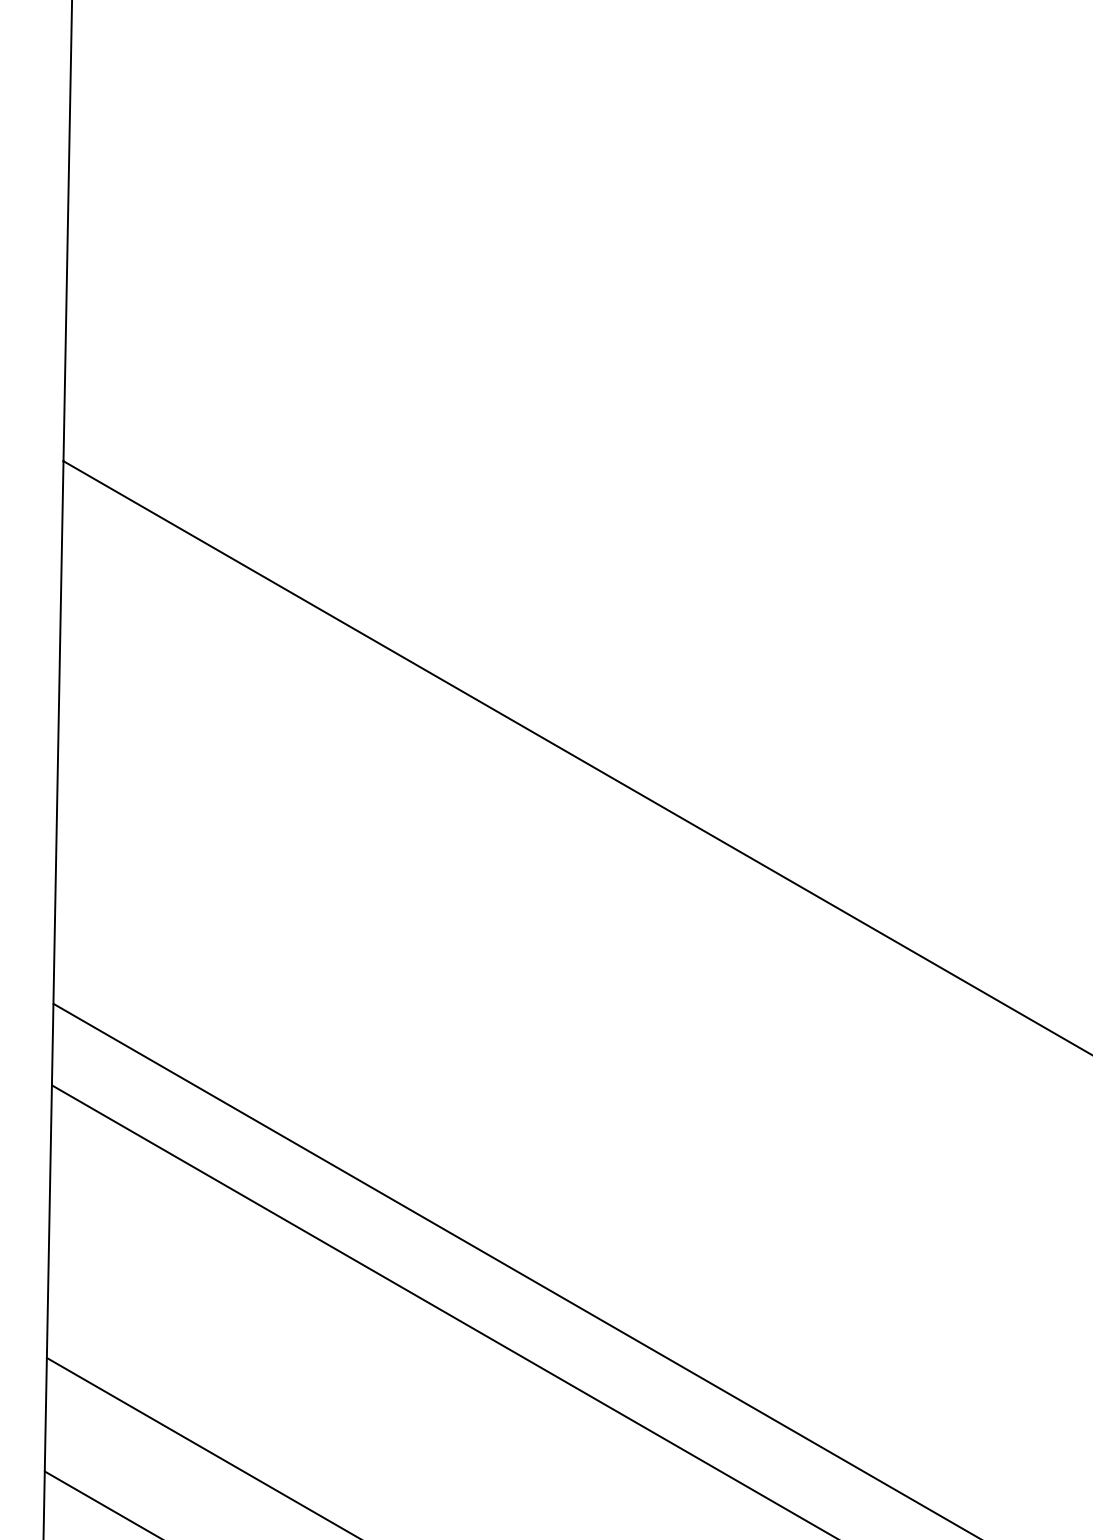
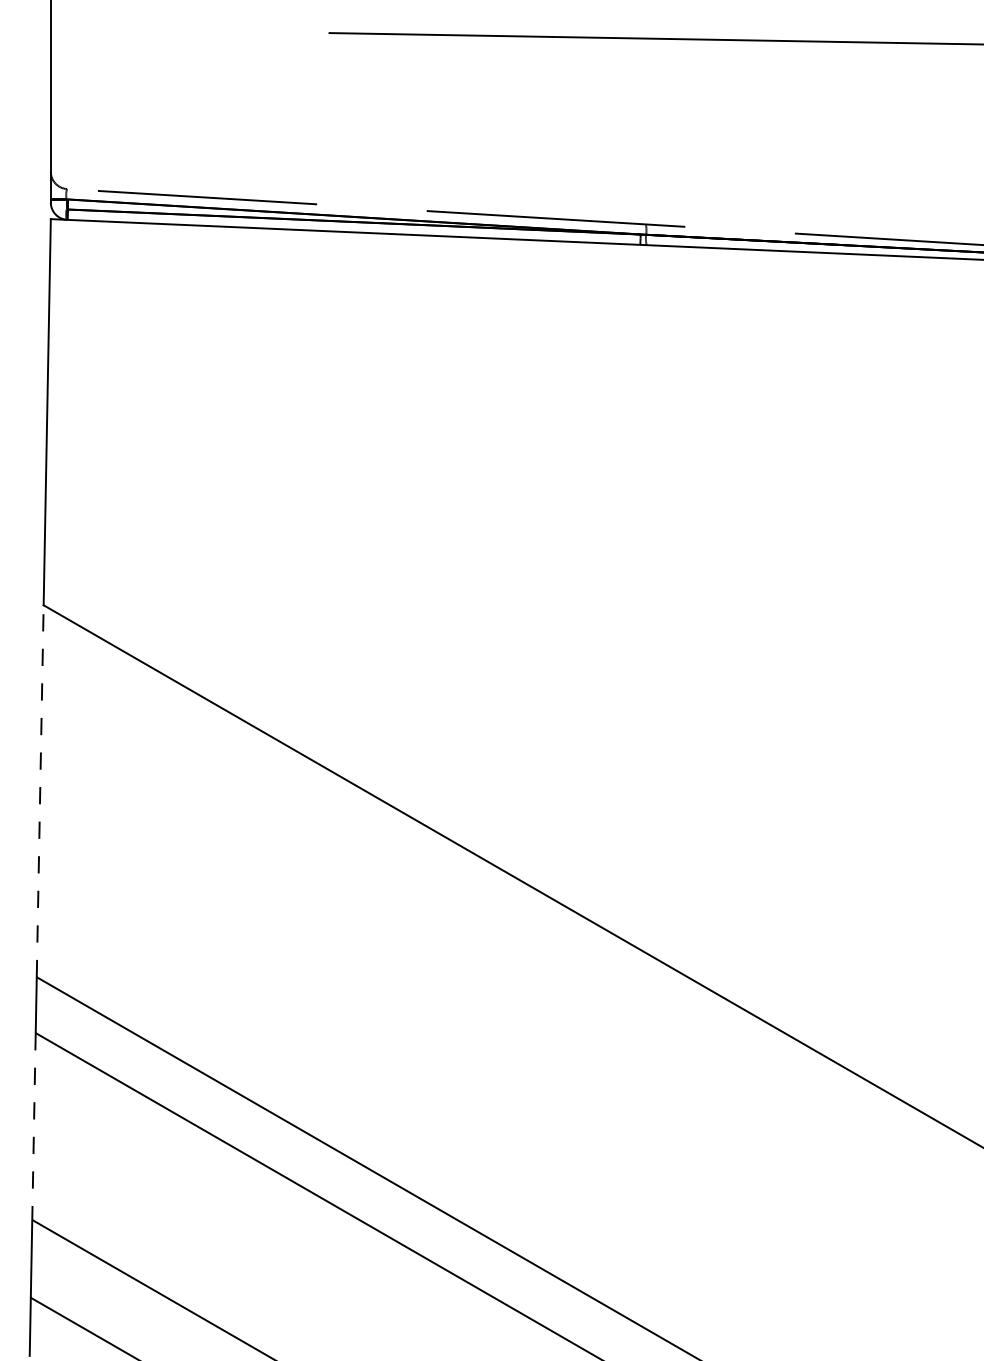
line: (58, 732) -> (40, 791), solid -> dashed
line: (48, 1223) -> (33, 1127), solid -> dashed

